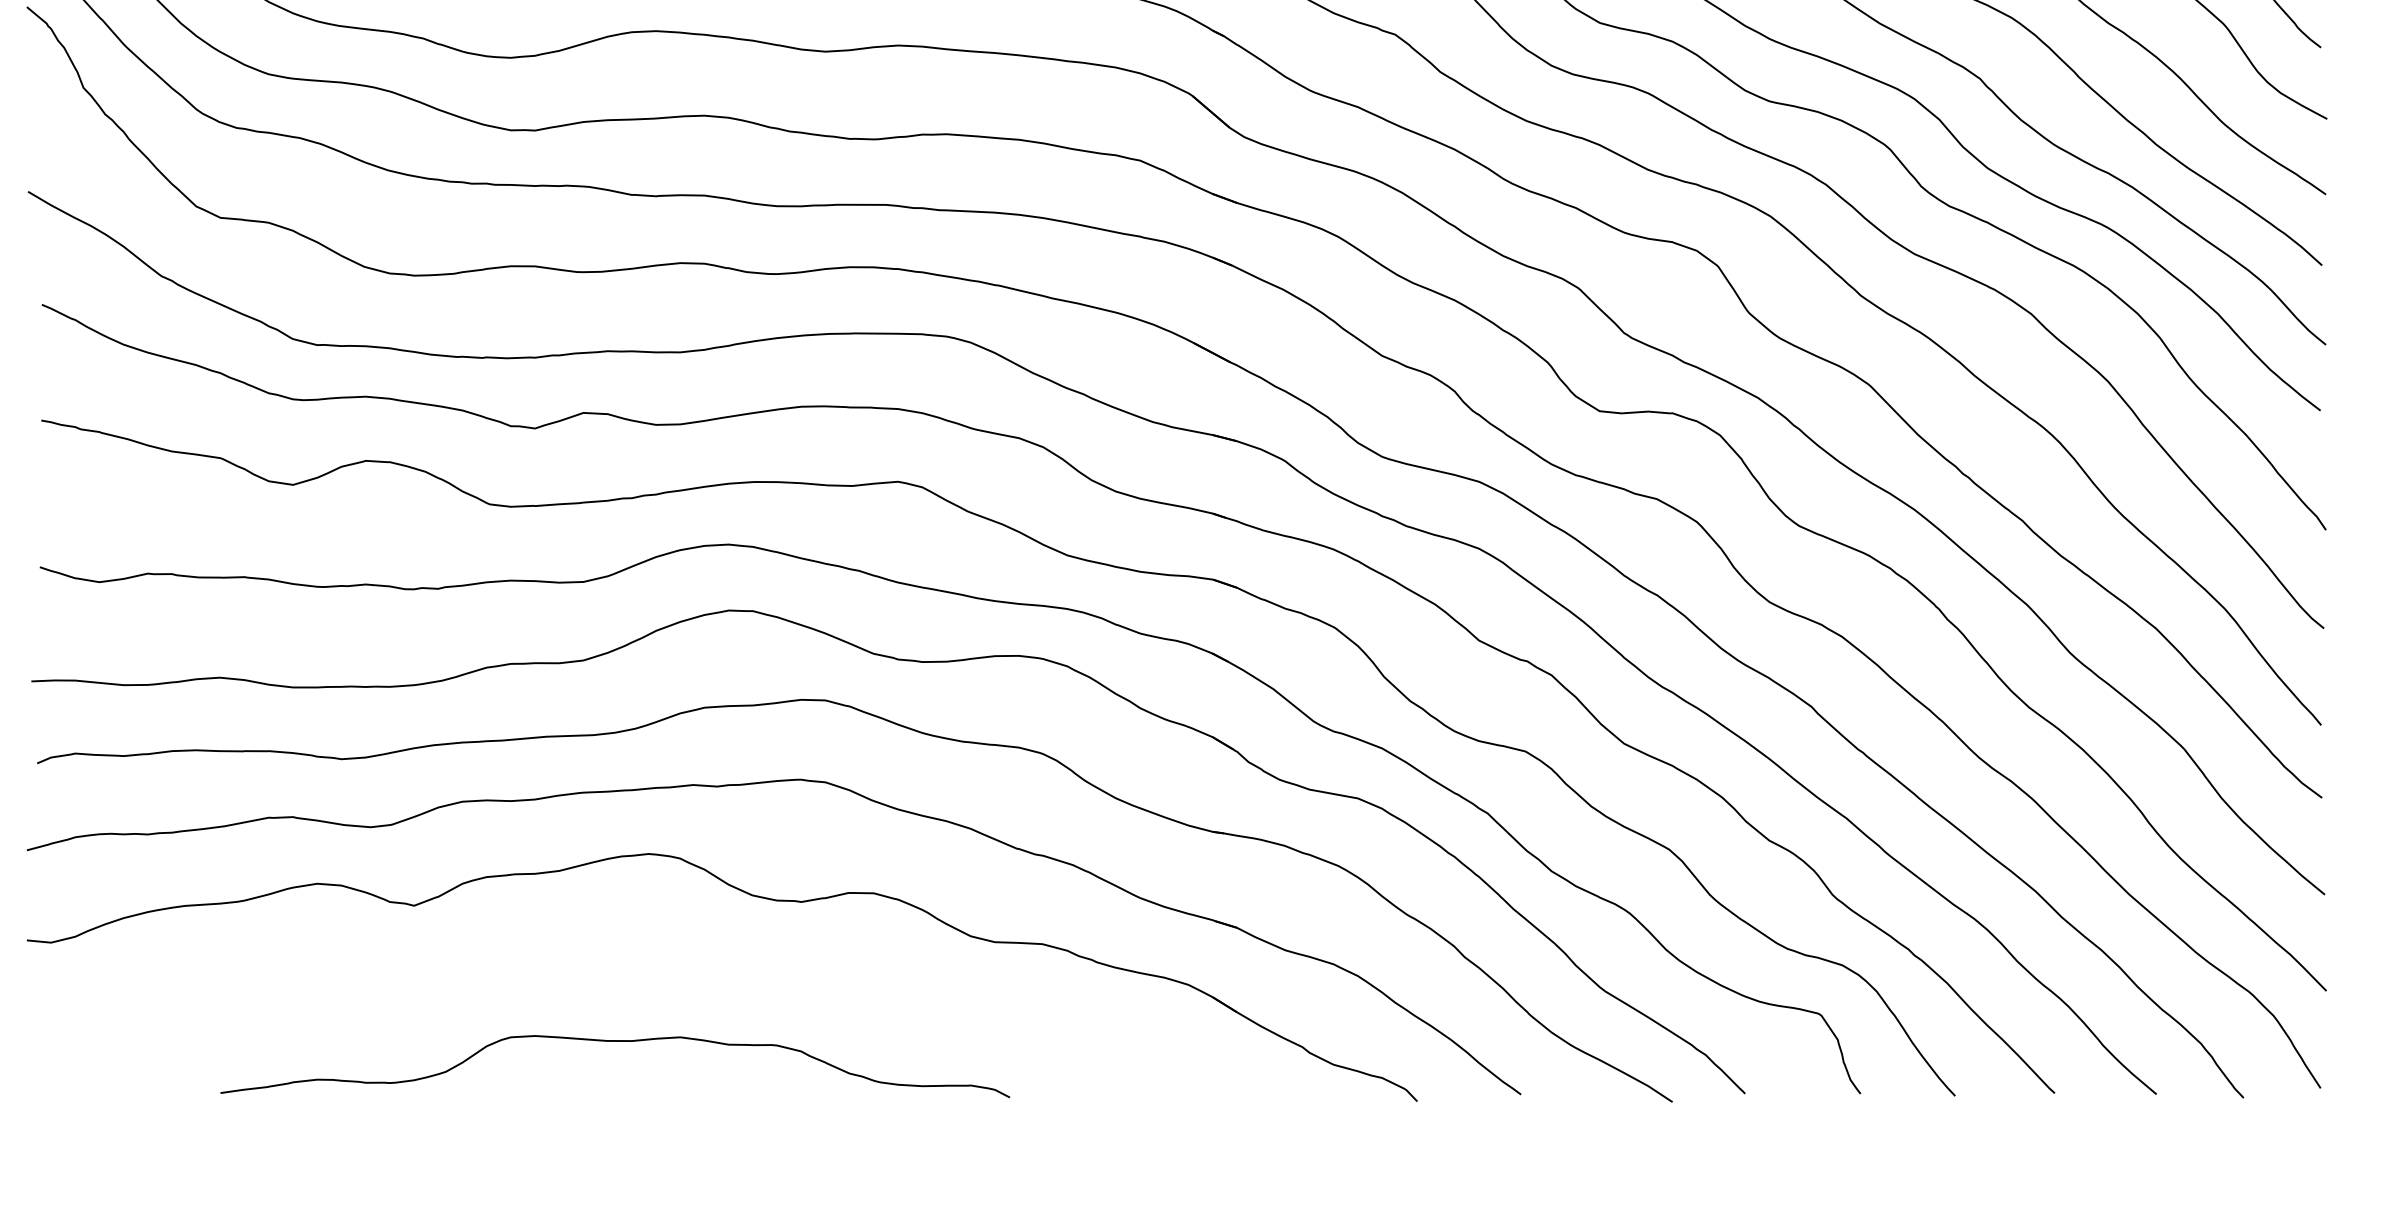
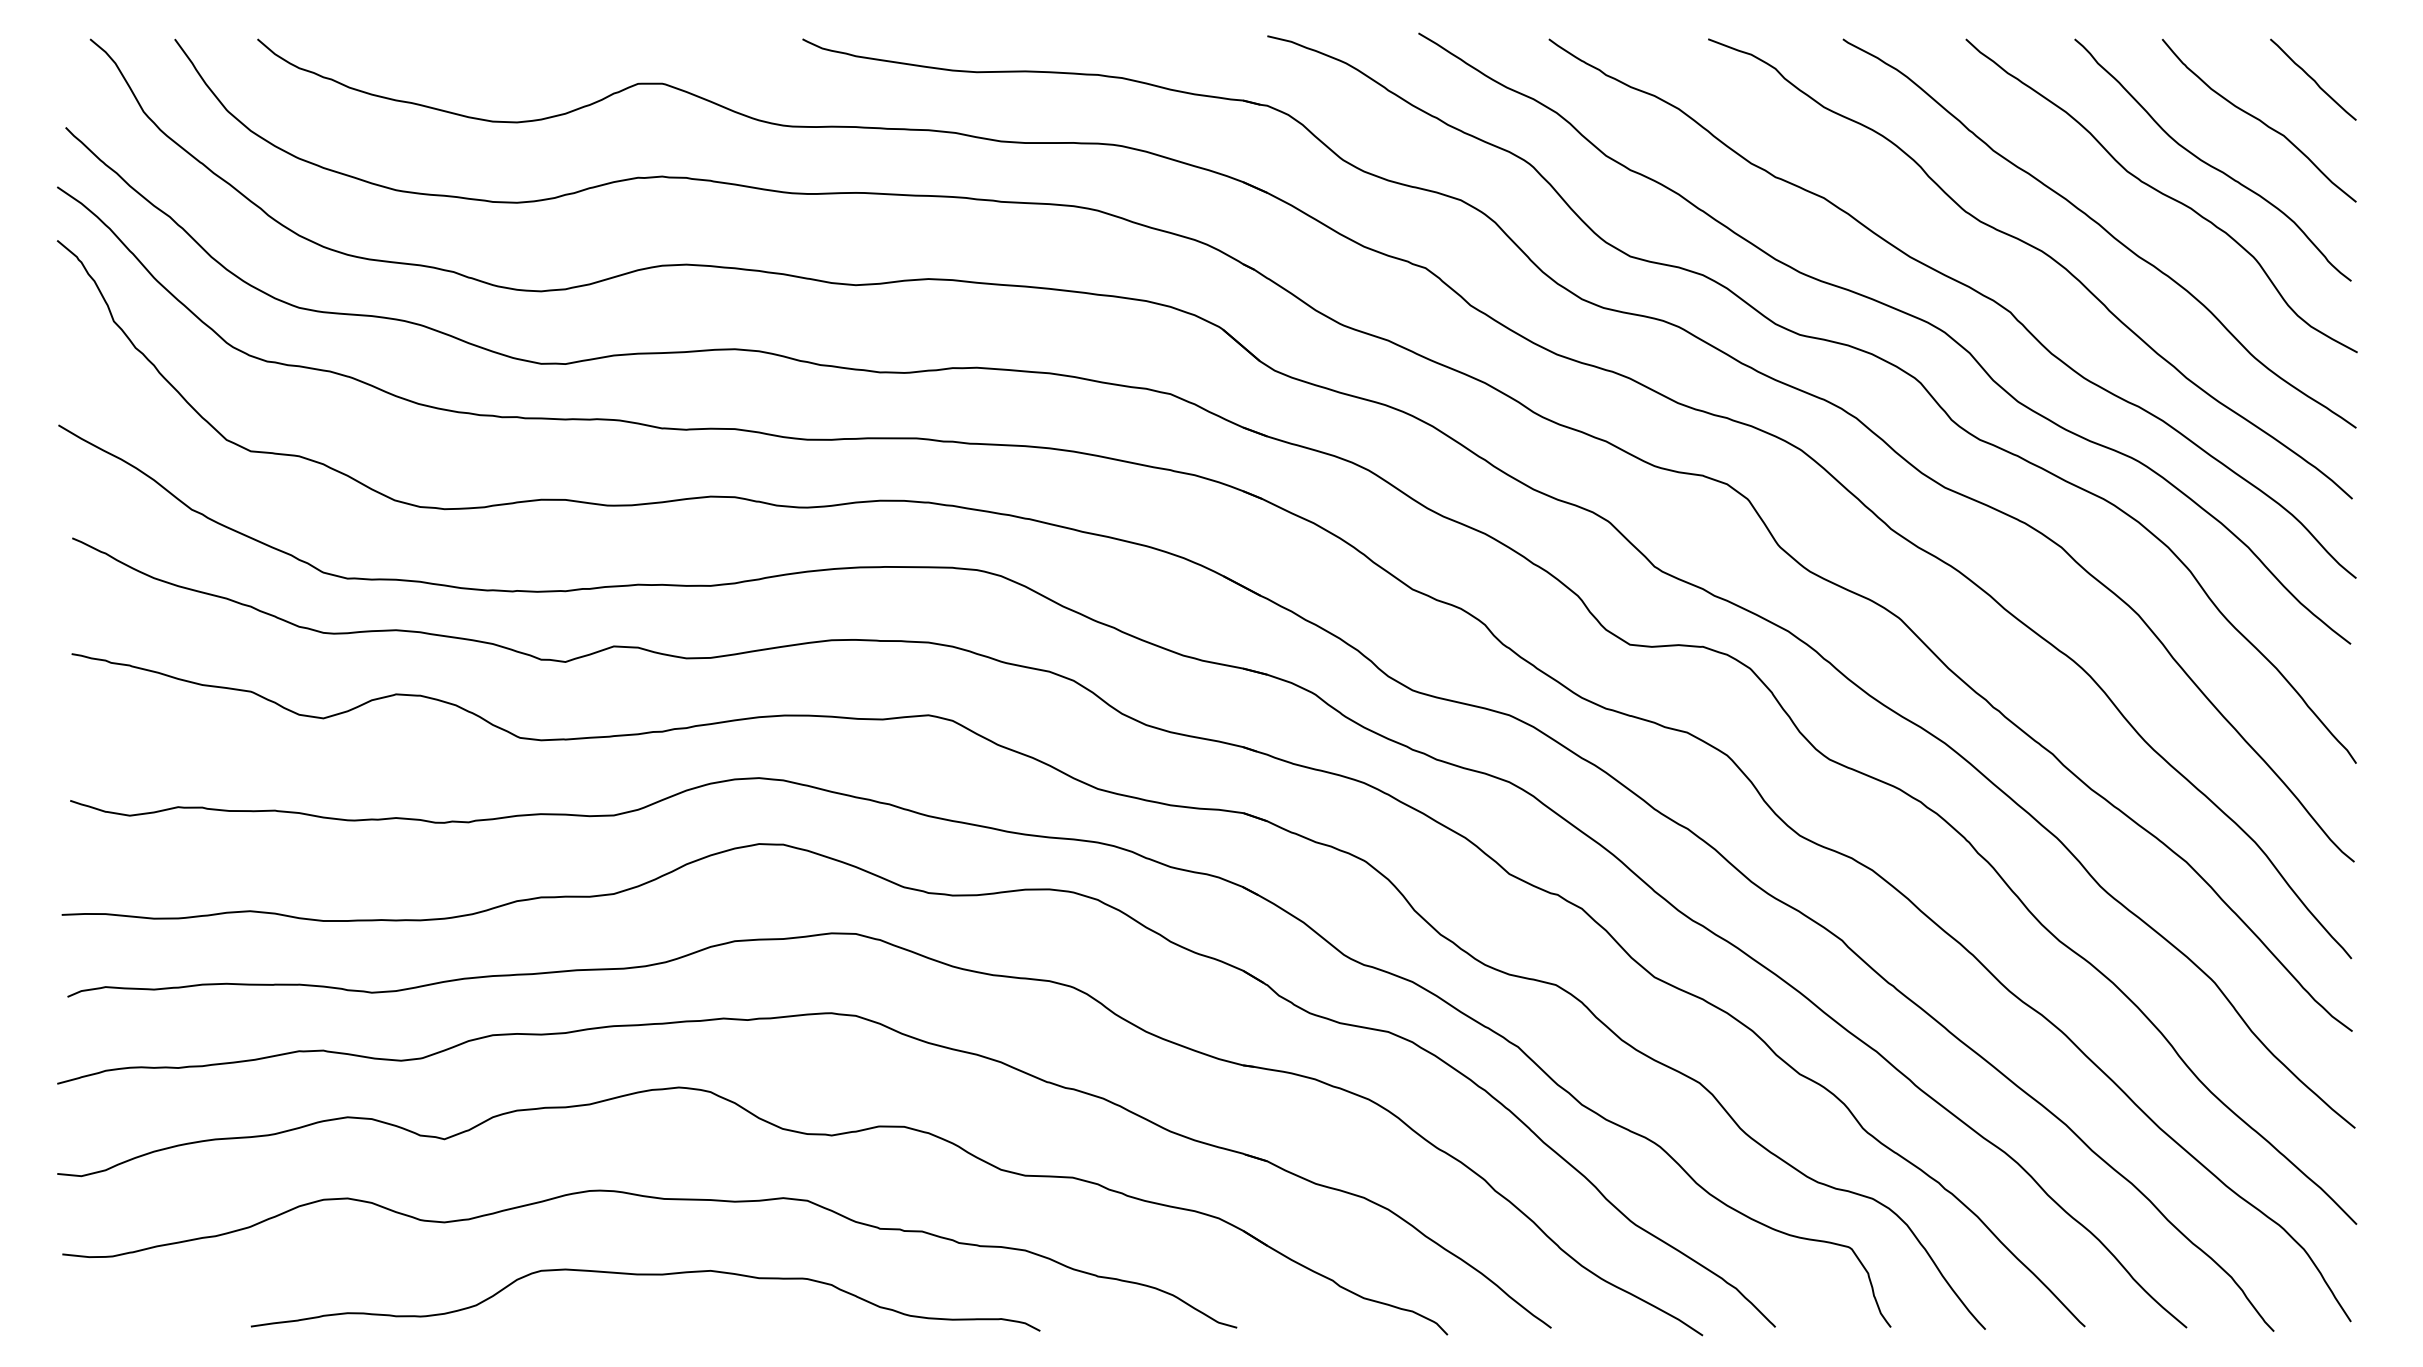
curve: (628, 965) -> (658, 1199), added

